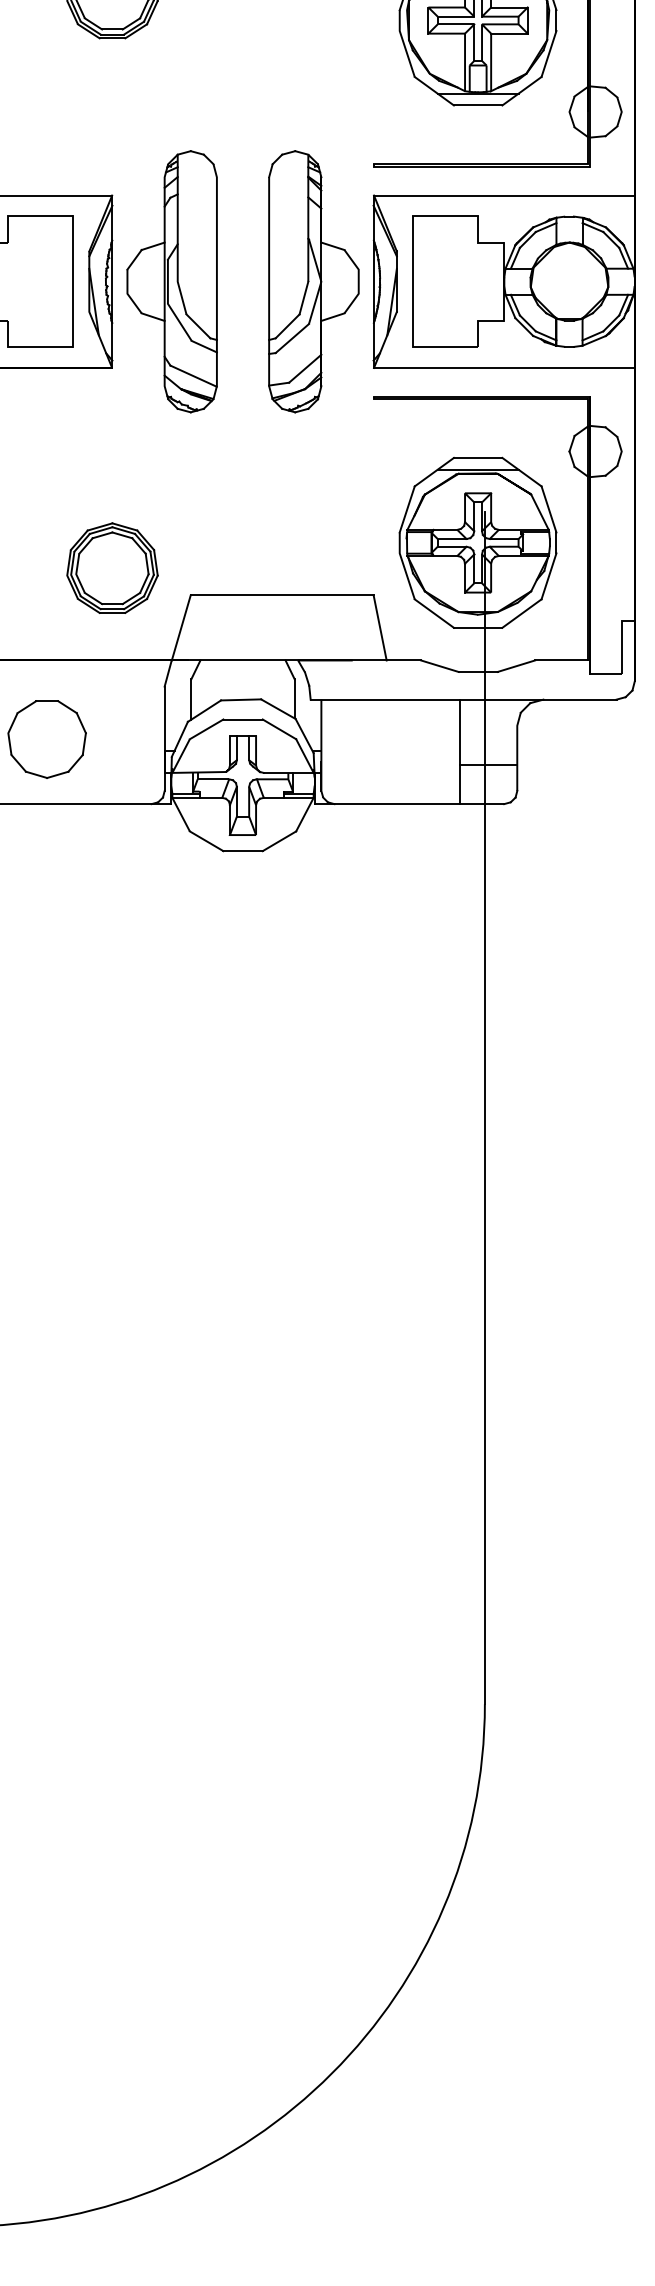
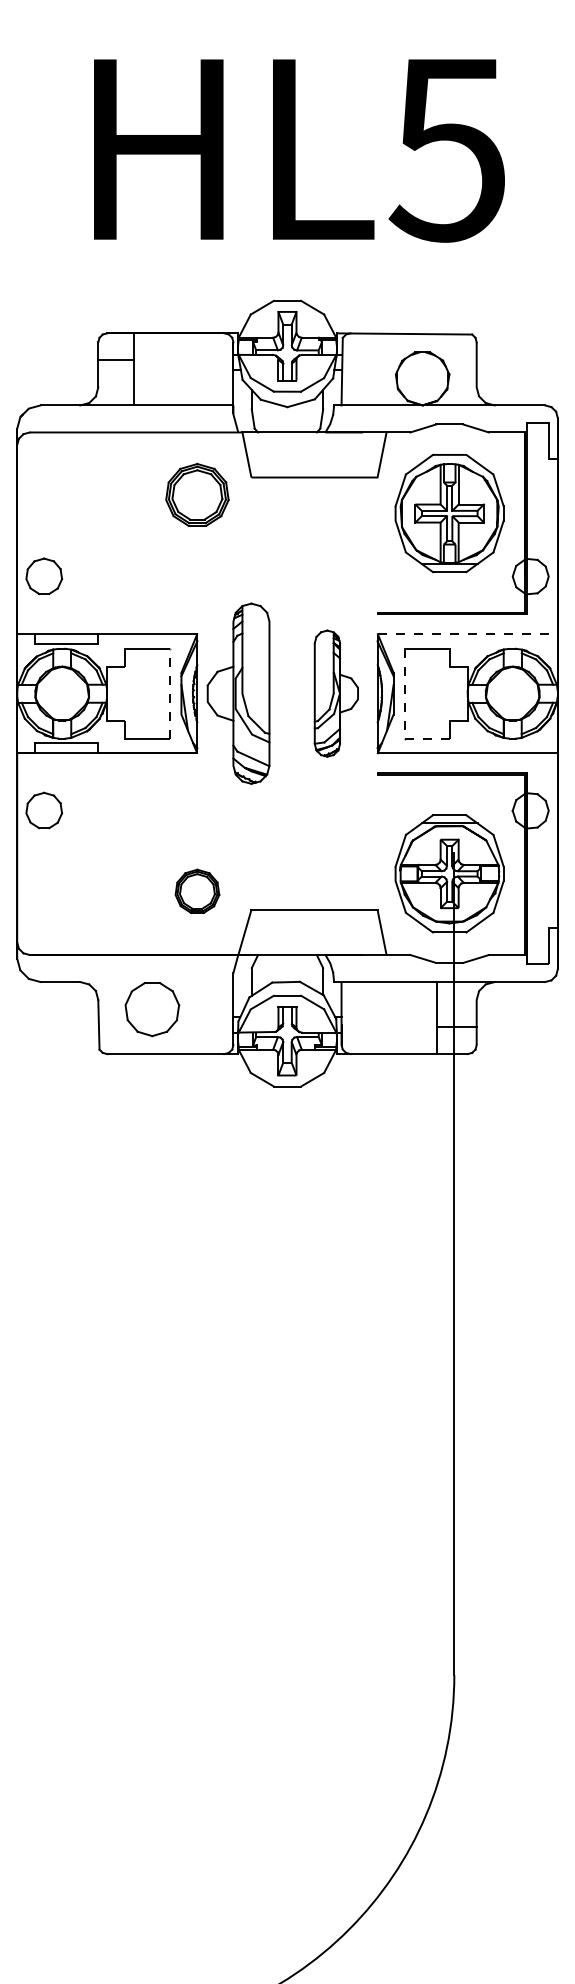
line: (505, 195) -> (468, 634), solid -> dashed
line: (73, 281) -> (170, 693), solid -> dashed
part: (314, 281) -> (336, 693), size x0.7
line: (412, 316) -> (404, 717), solid -> dashed
part: (112, 568) -> (197, 891), size x0.7

